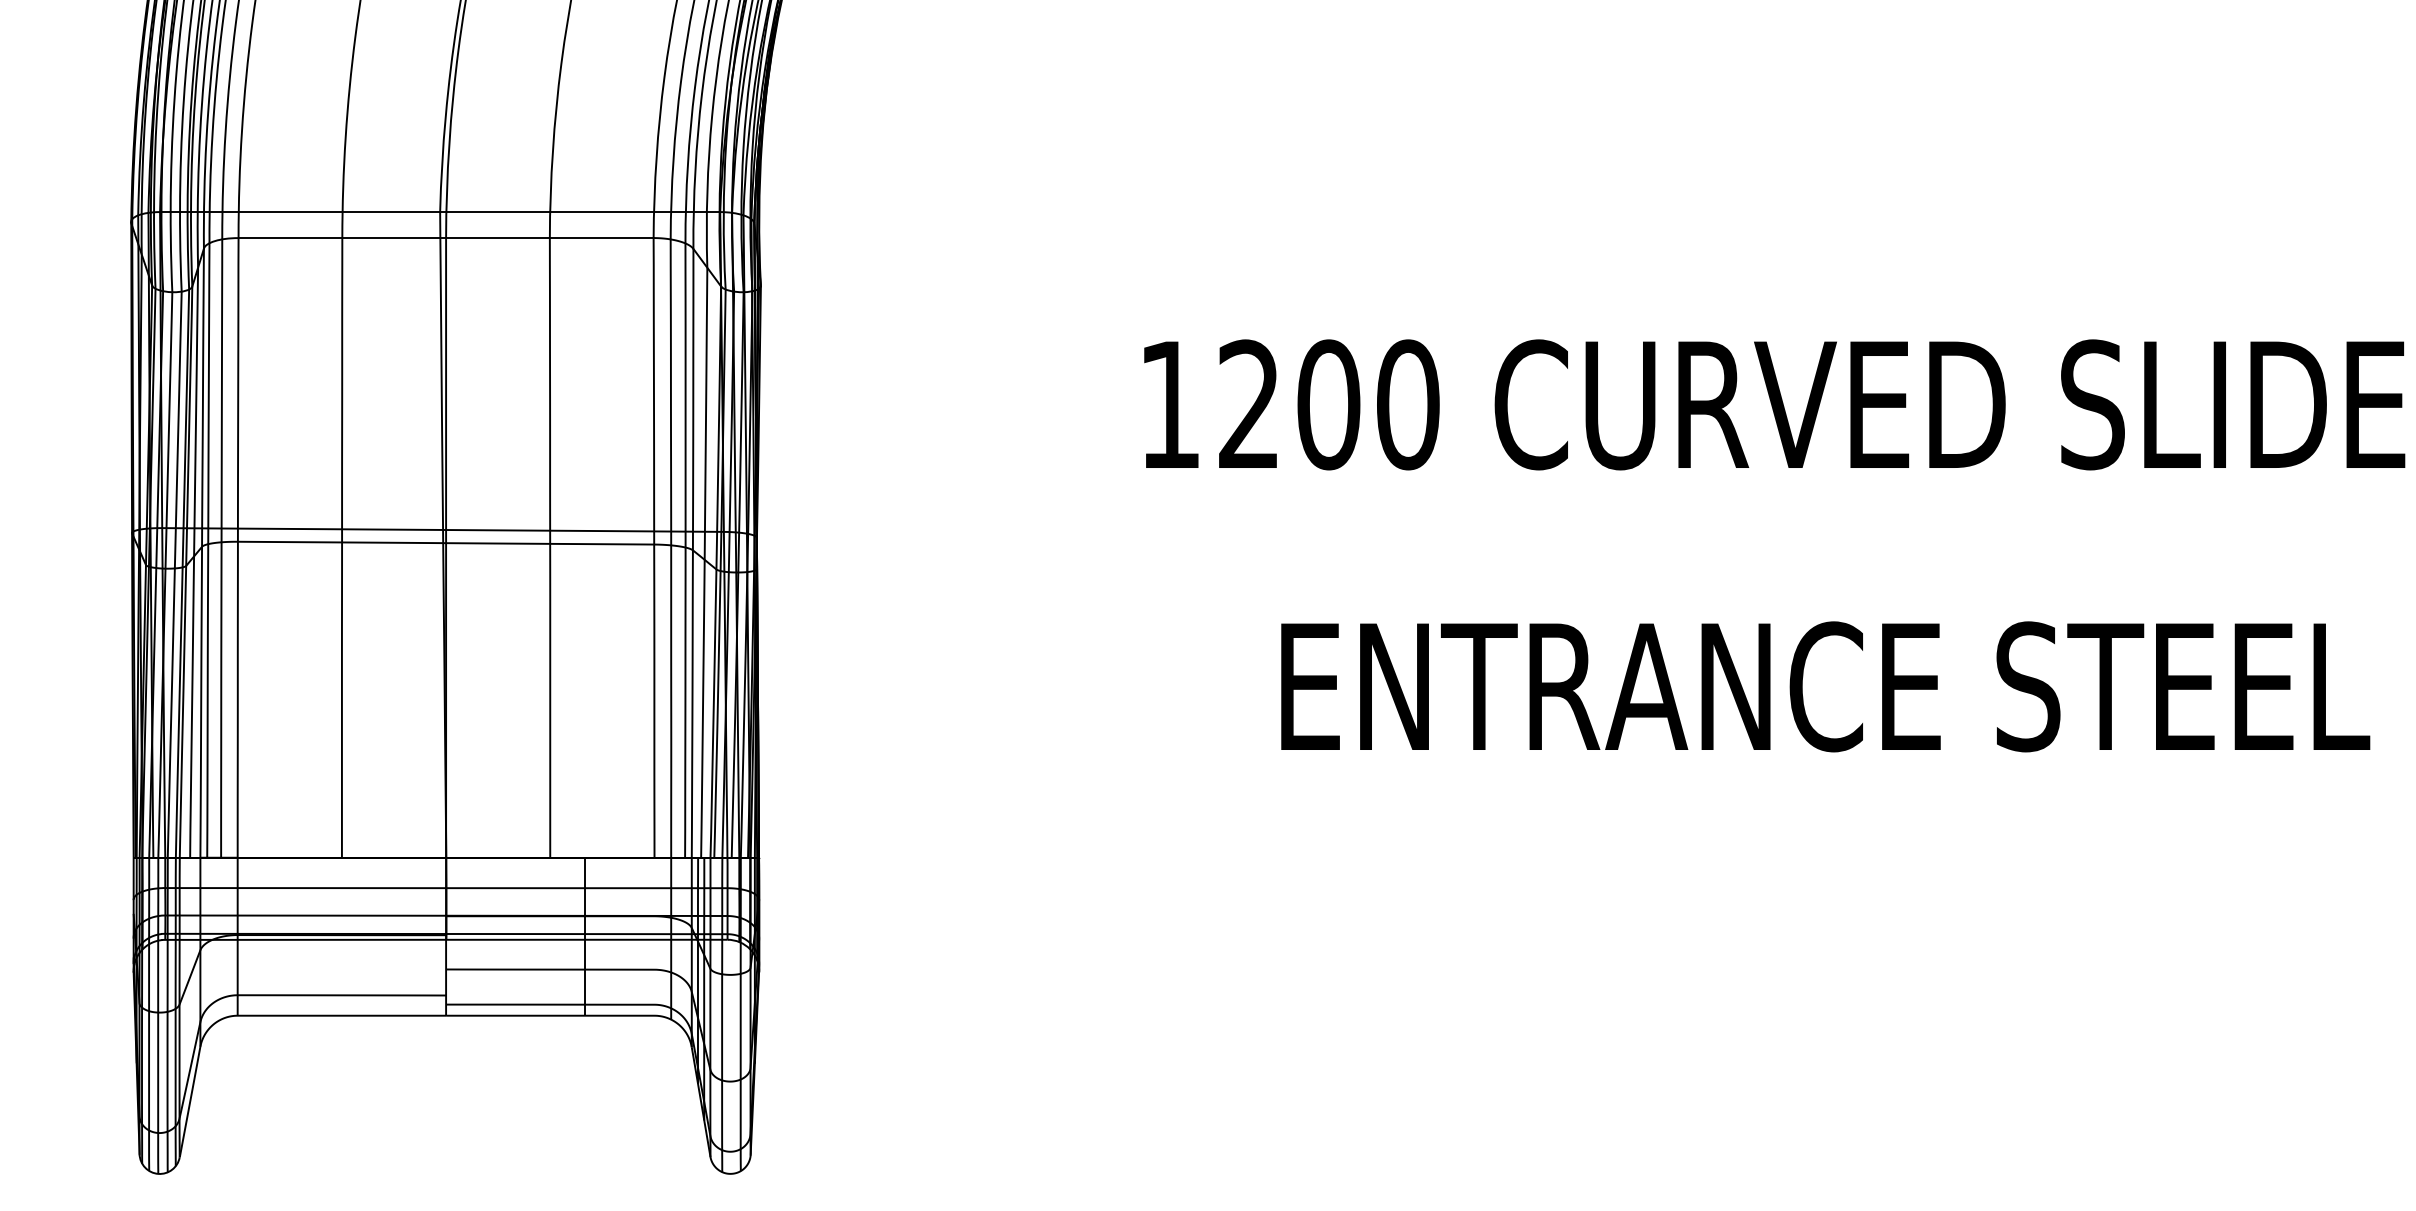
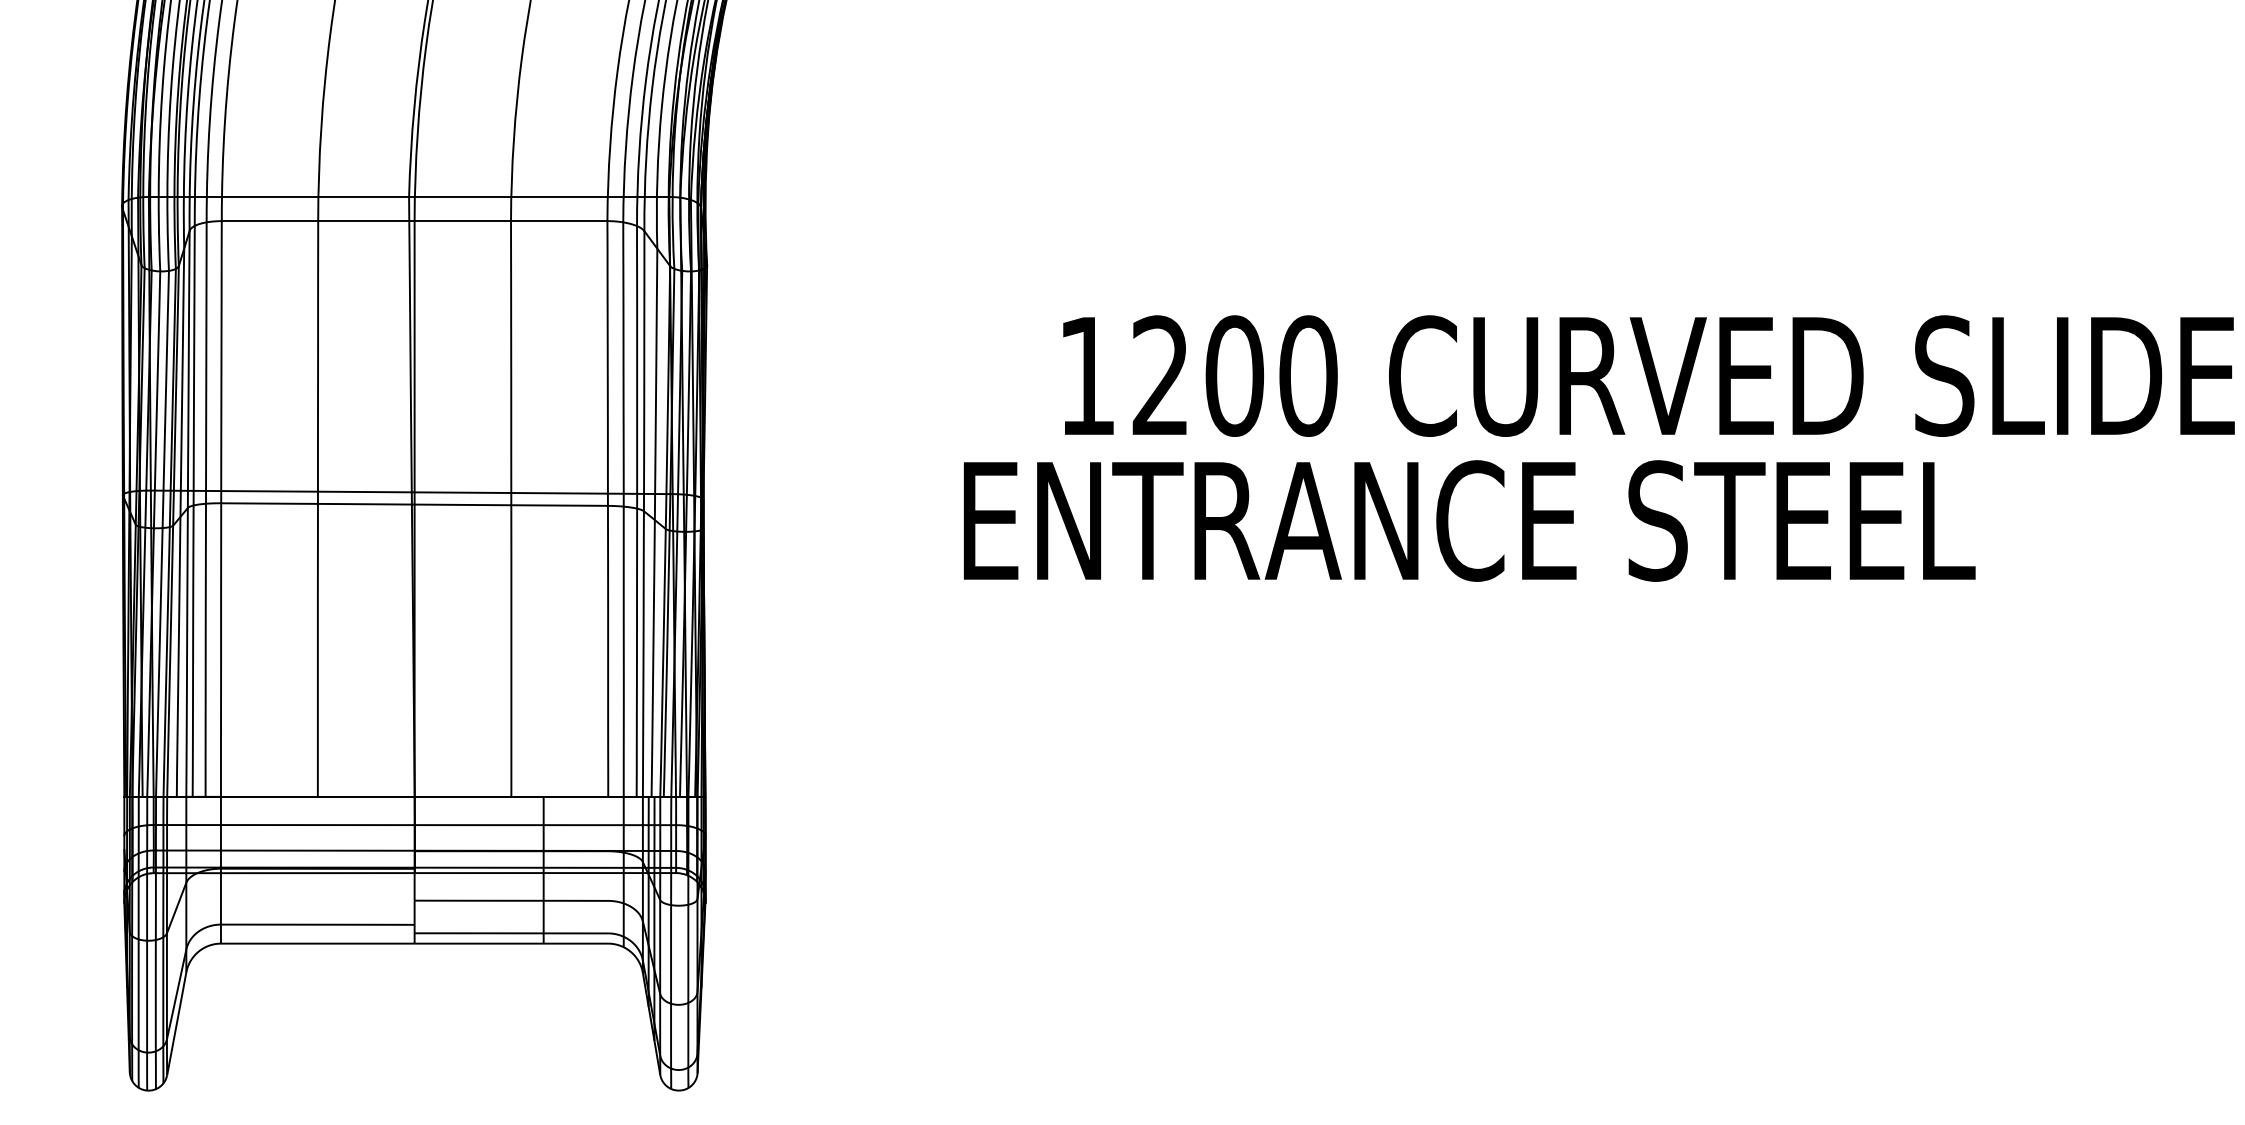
text: (1825, 686) -> (1469, 520), moved

